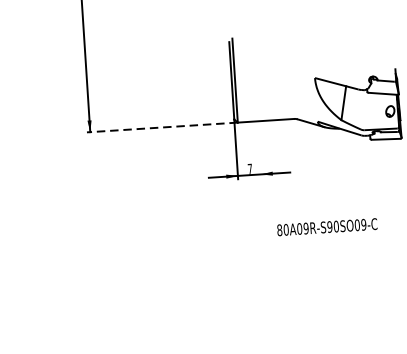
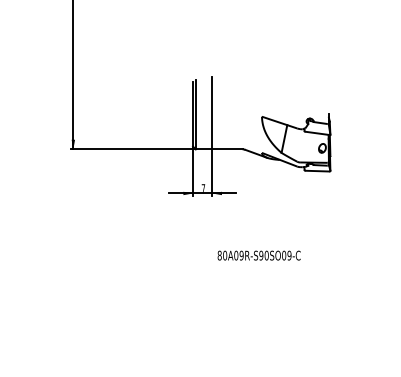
line: (256, 105) -> (212, 136), added
line: (162, 127) -> (133, 149), dashed -> solid
text: (326, 227) -> (258, 255), moved

